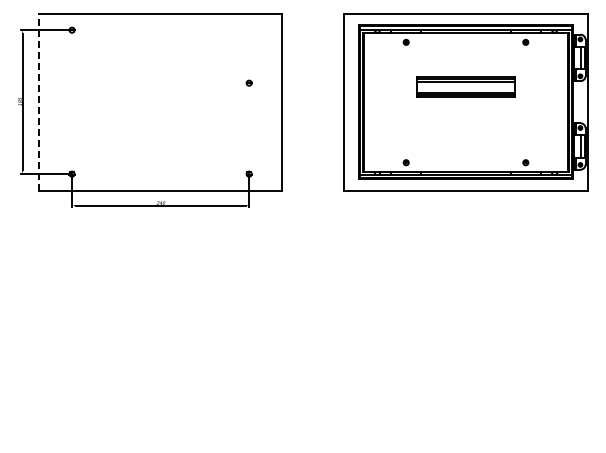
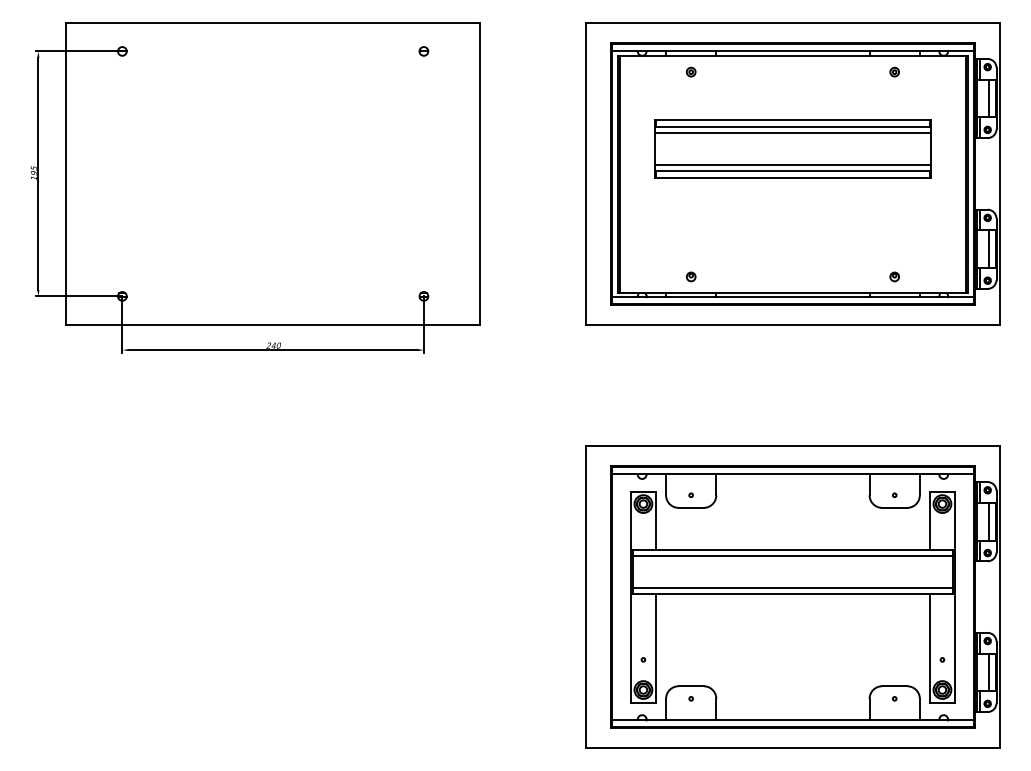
part: (248, 82) -> (422, 50), moved
part: (465, 86) -> (792, 147), size x1.67
line: (38, 102) -> (65, 174), dashed -> solid
part: (465, 350) -> (792, 596), added

